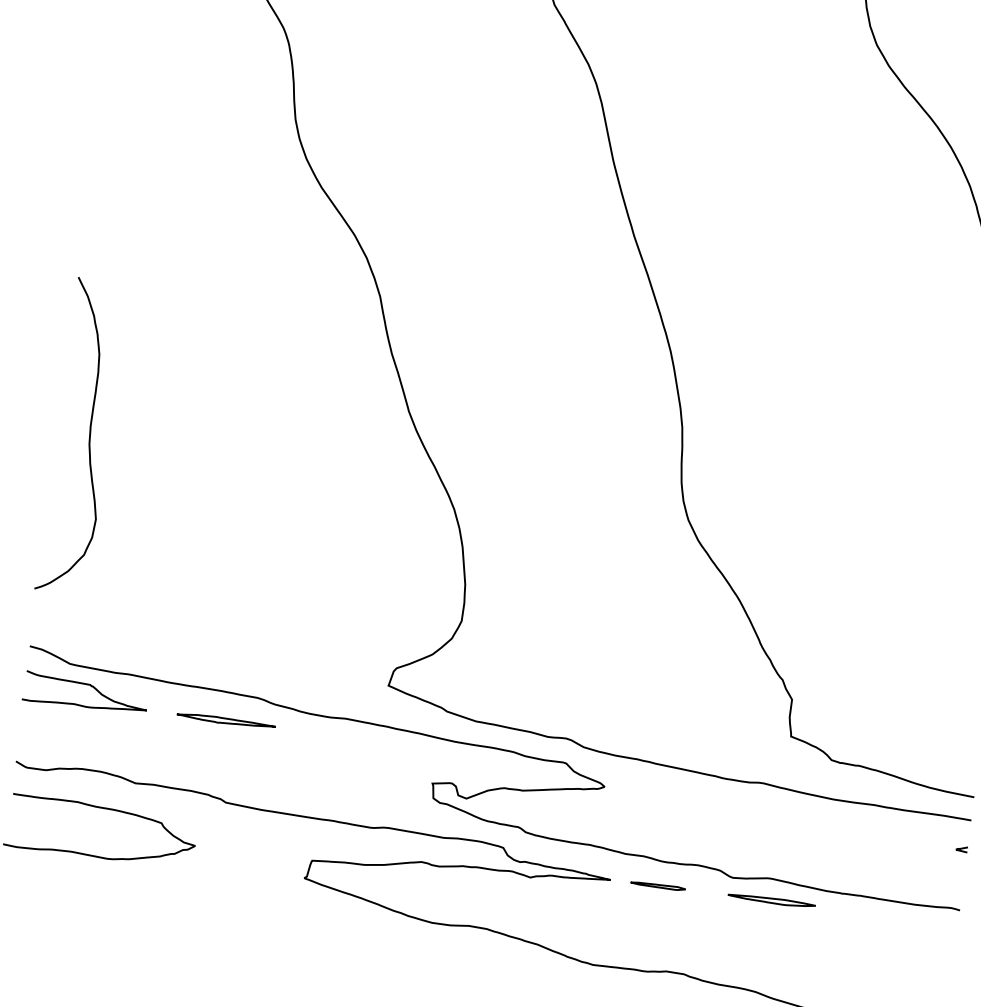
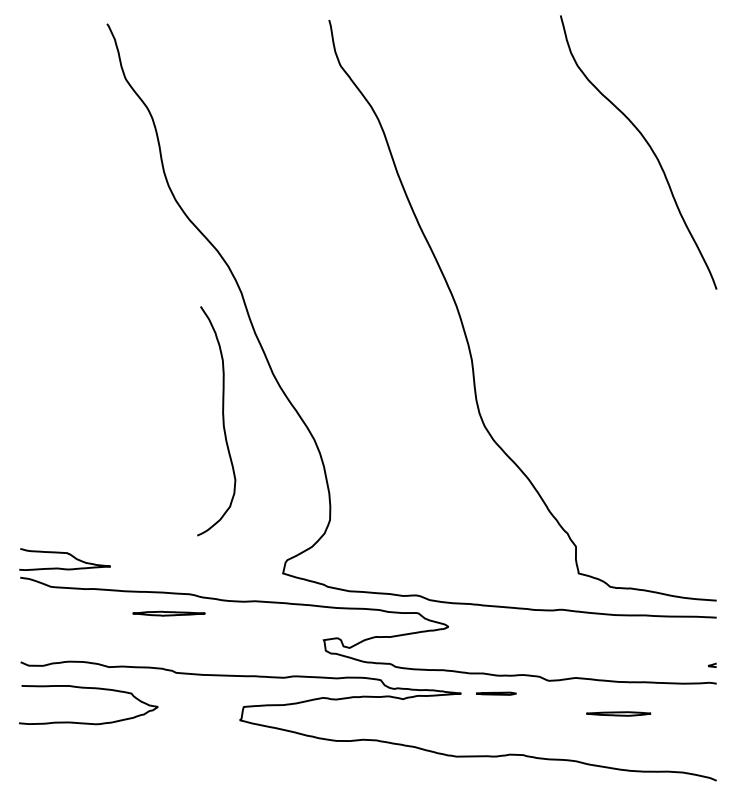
curve: (88, 437) -> (222, 421), moved
curve: (90, 686) -> (67, 554), moved
curve: (960, 847) -> (711, 664), moved
part: (771, 900) -> (618, 713), moved

